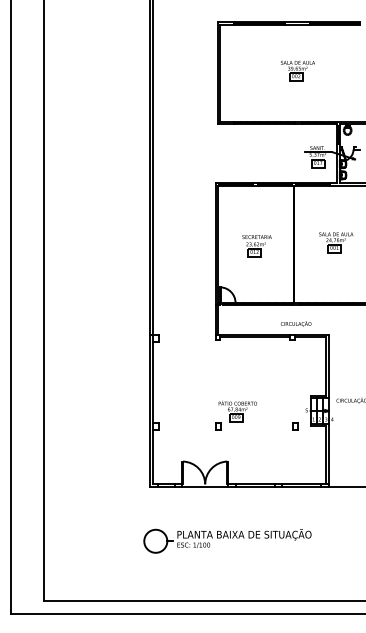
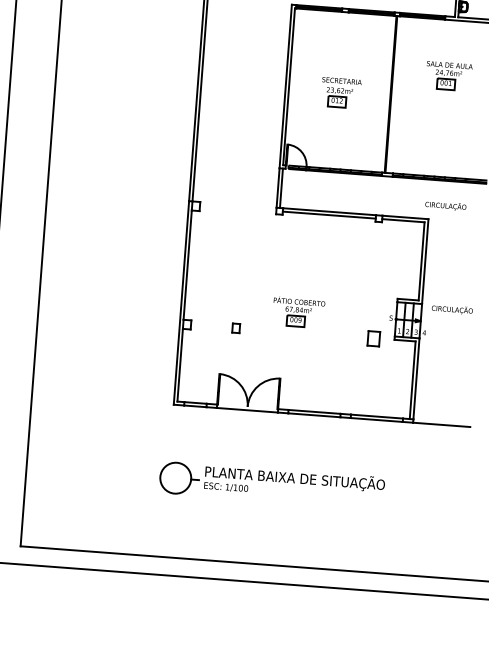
part: (336, 242) -> (449, 76), moved
text: (296, 323) -> (446, 205), moved
part: (218, 426) -> (236, 328), moved
part: (295, 426) -> (374, 338), size x1.6

